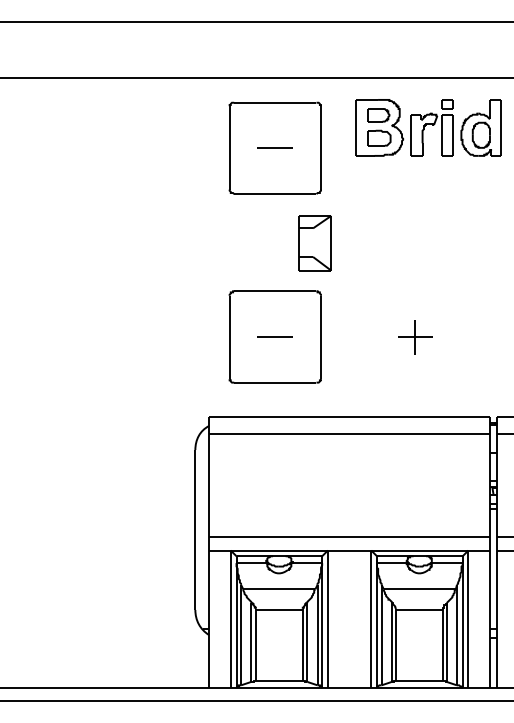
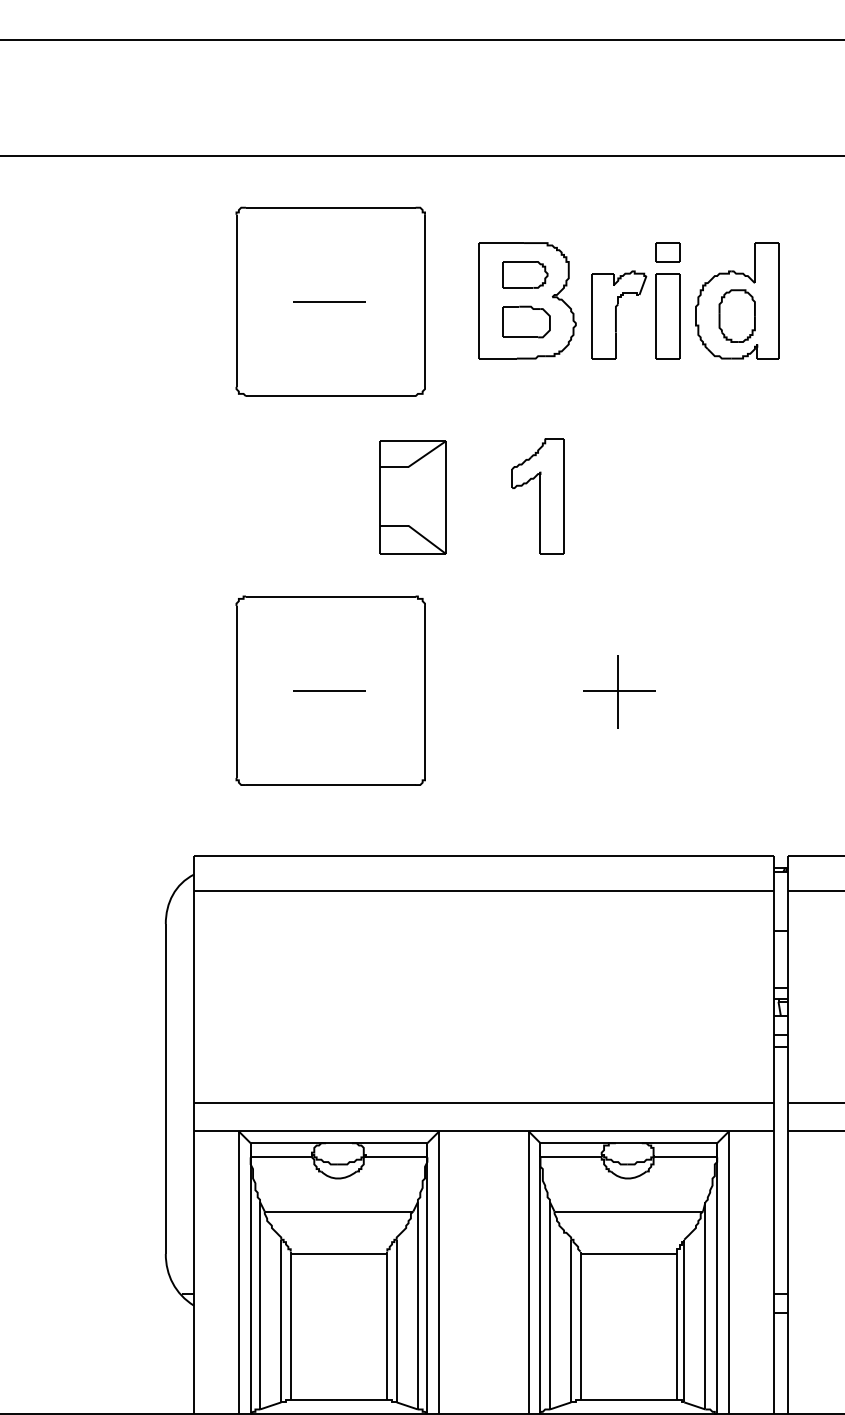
part: (428, 127) -> (628, 300), moved
part: (375, 242) -> (537, 495), added

